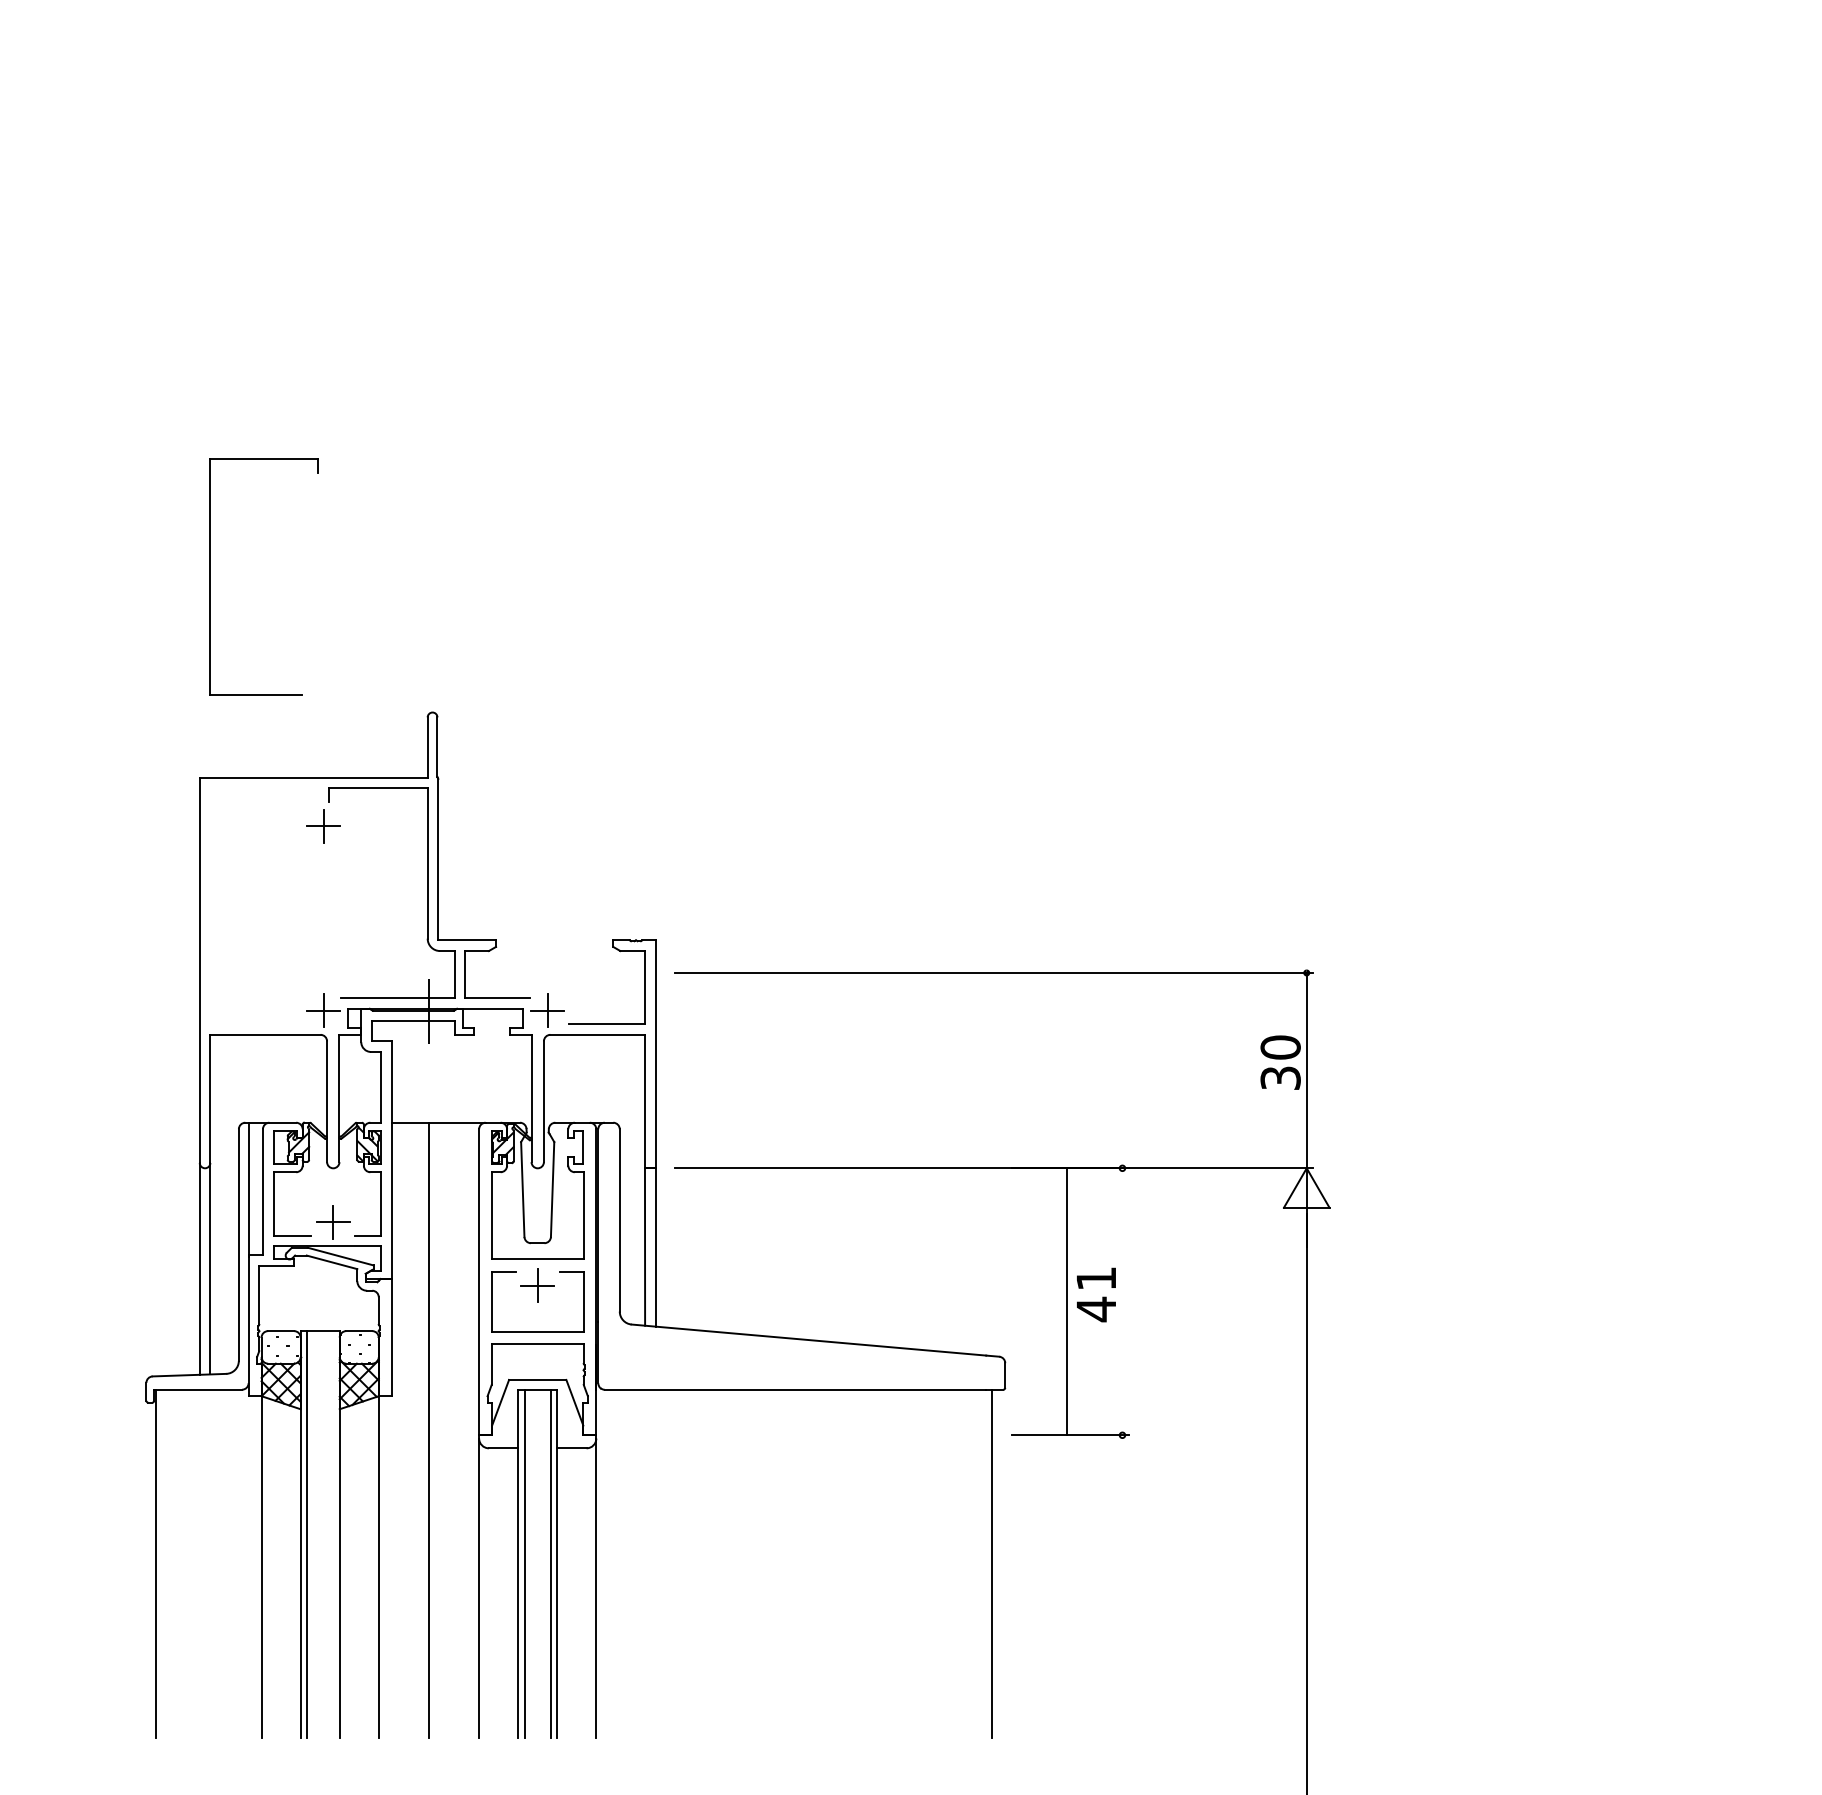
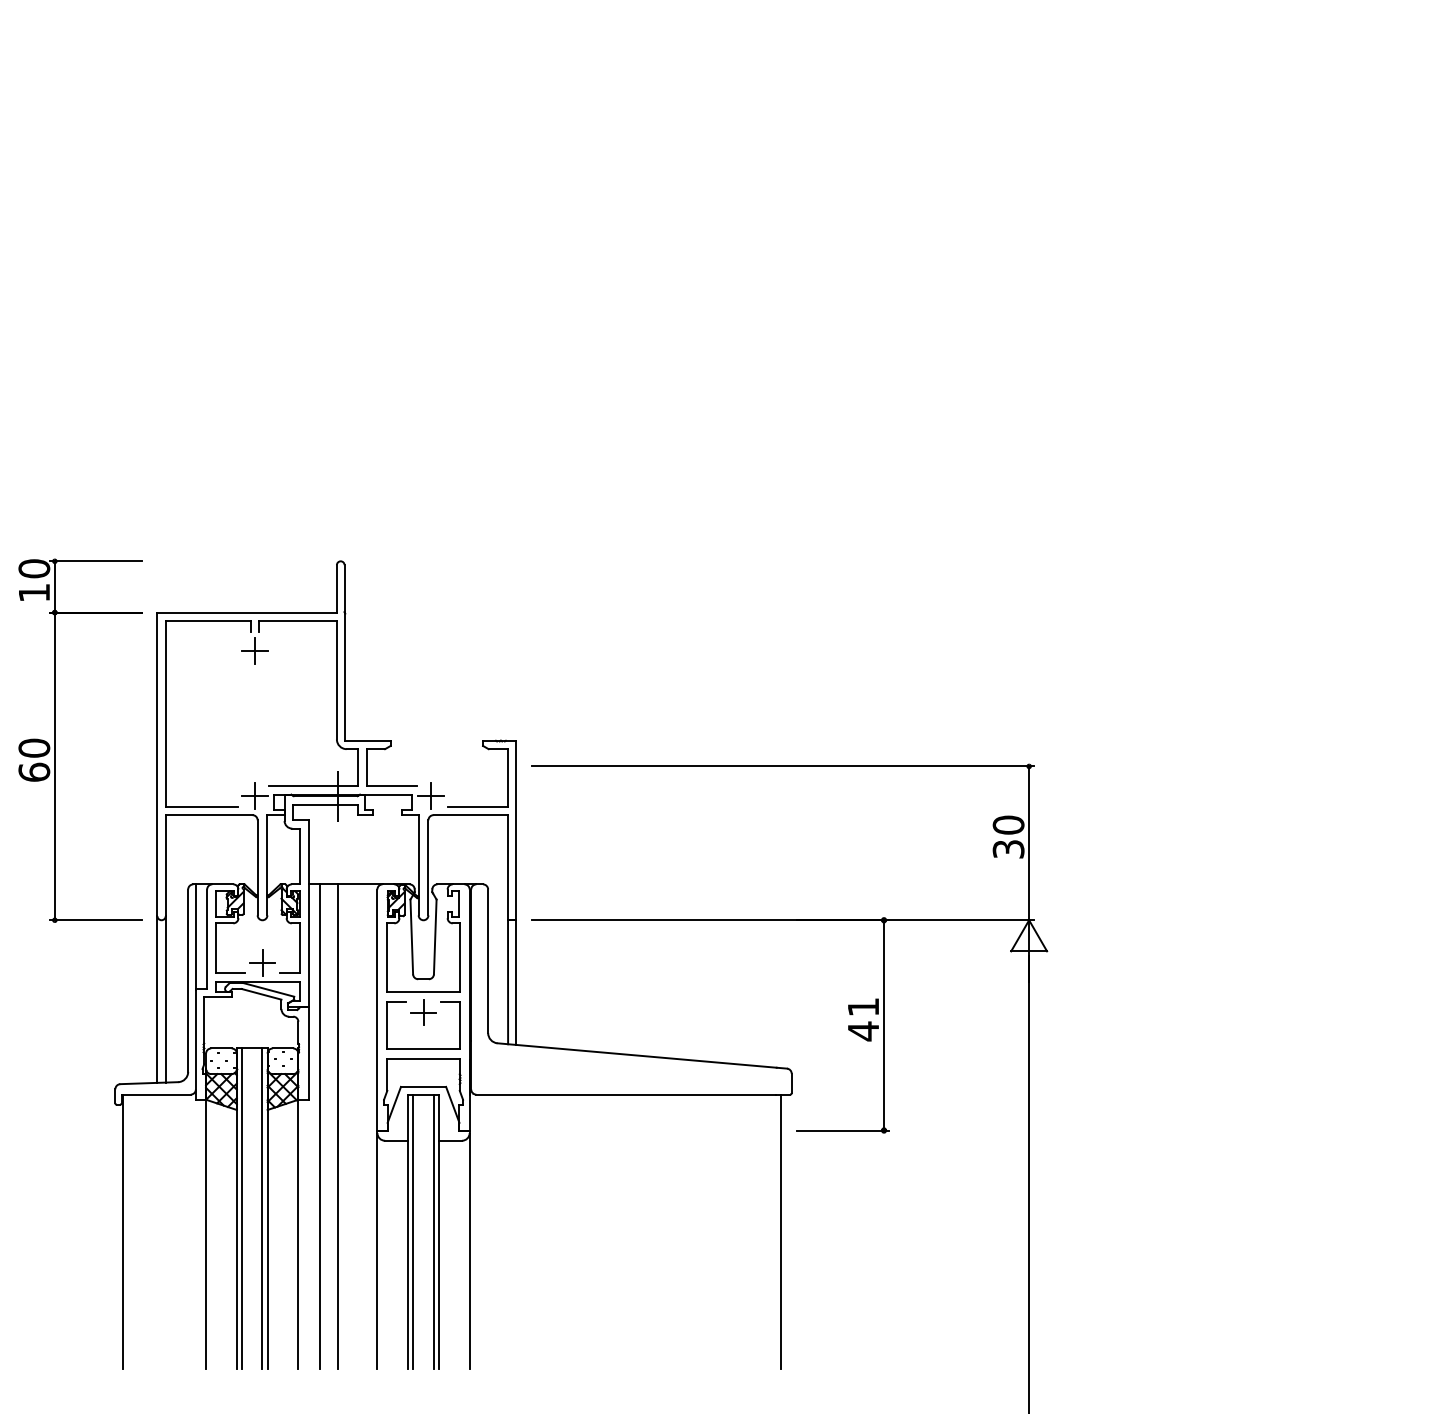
part: (210, 576) -> (165, 713), moved
part: (70, 940) -> (55, 740), added
line: (1067, 1301) -> (884, 1025), moved
line: (406, 1430) -> (320, 1126), added
line: (333, 1534) -> (262, 1208), added

